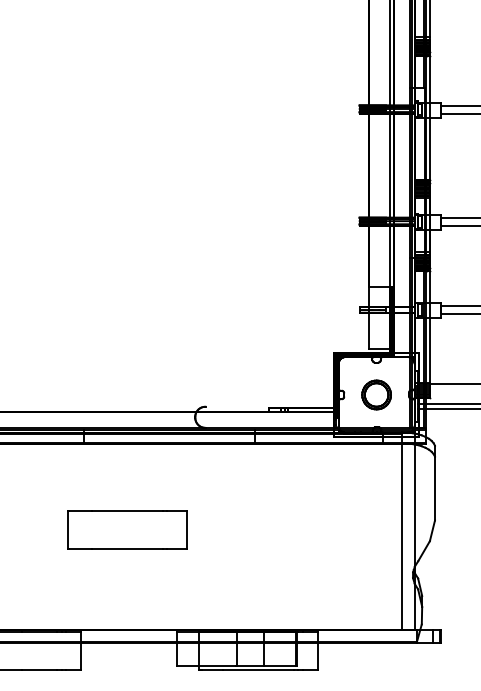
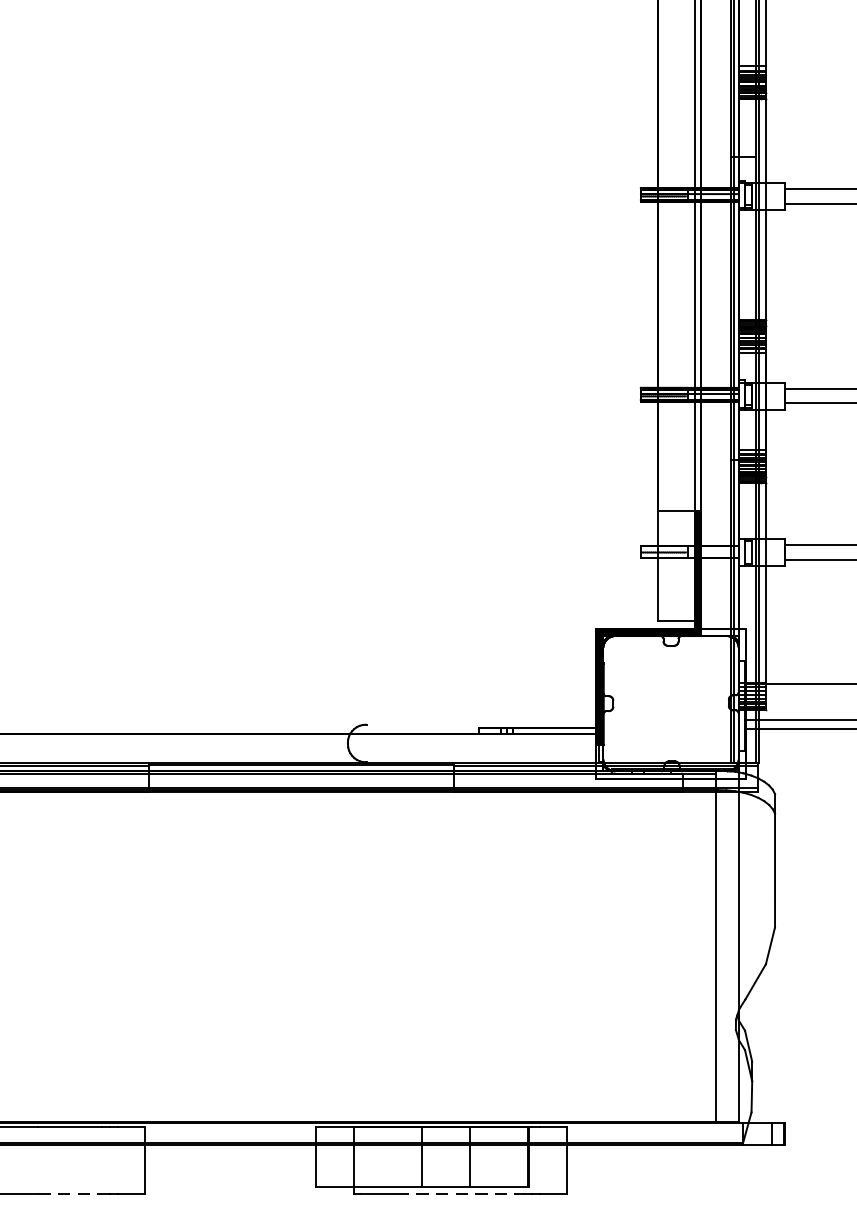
part: (376, 394) -> (670, 702), removed
part: (127, 529) -> (227, 943), removed
line: (39, 670) -> (70, 1194), solid -> dashed
line: (258, 670) -> (460, 1194), solid -> dashed

